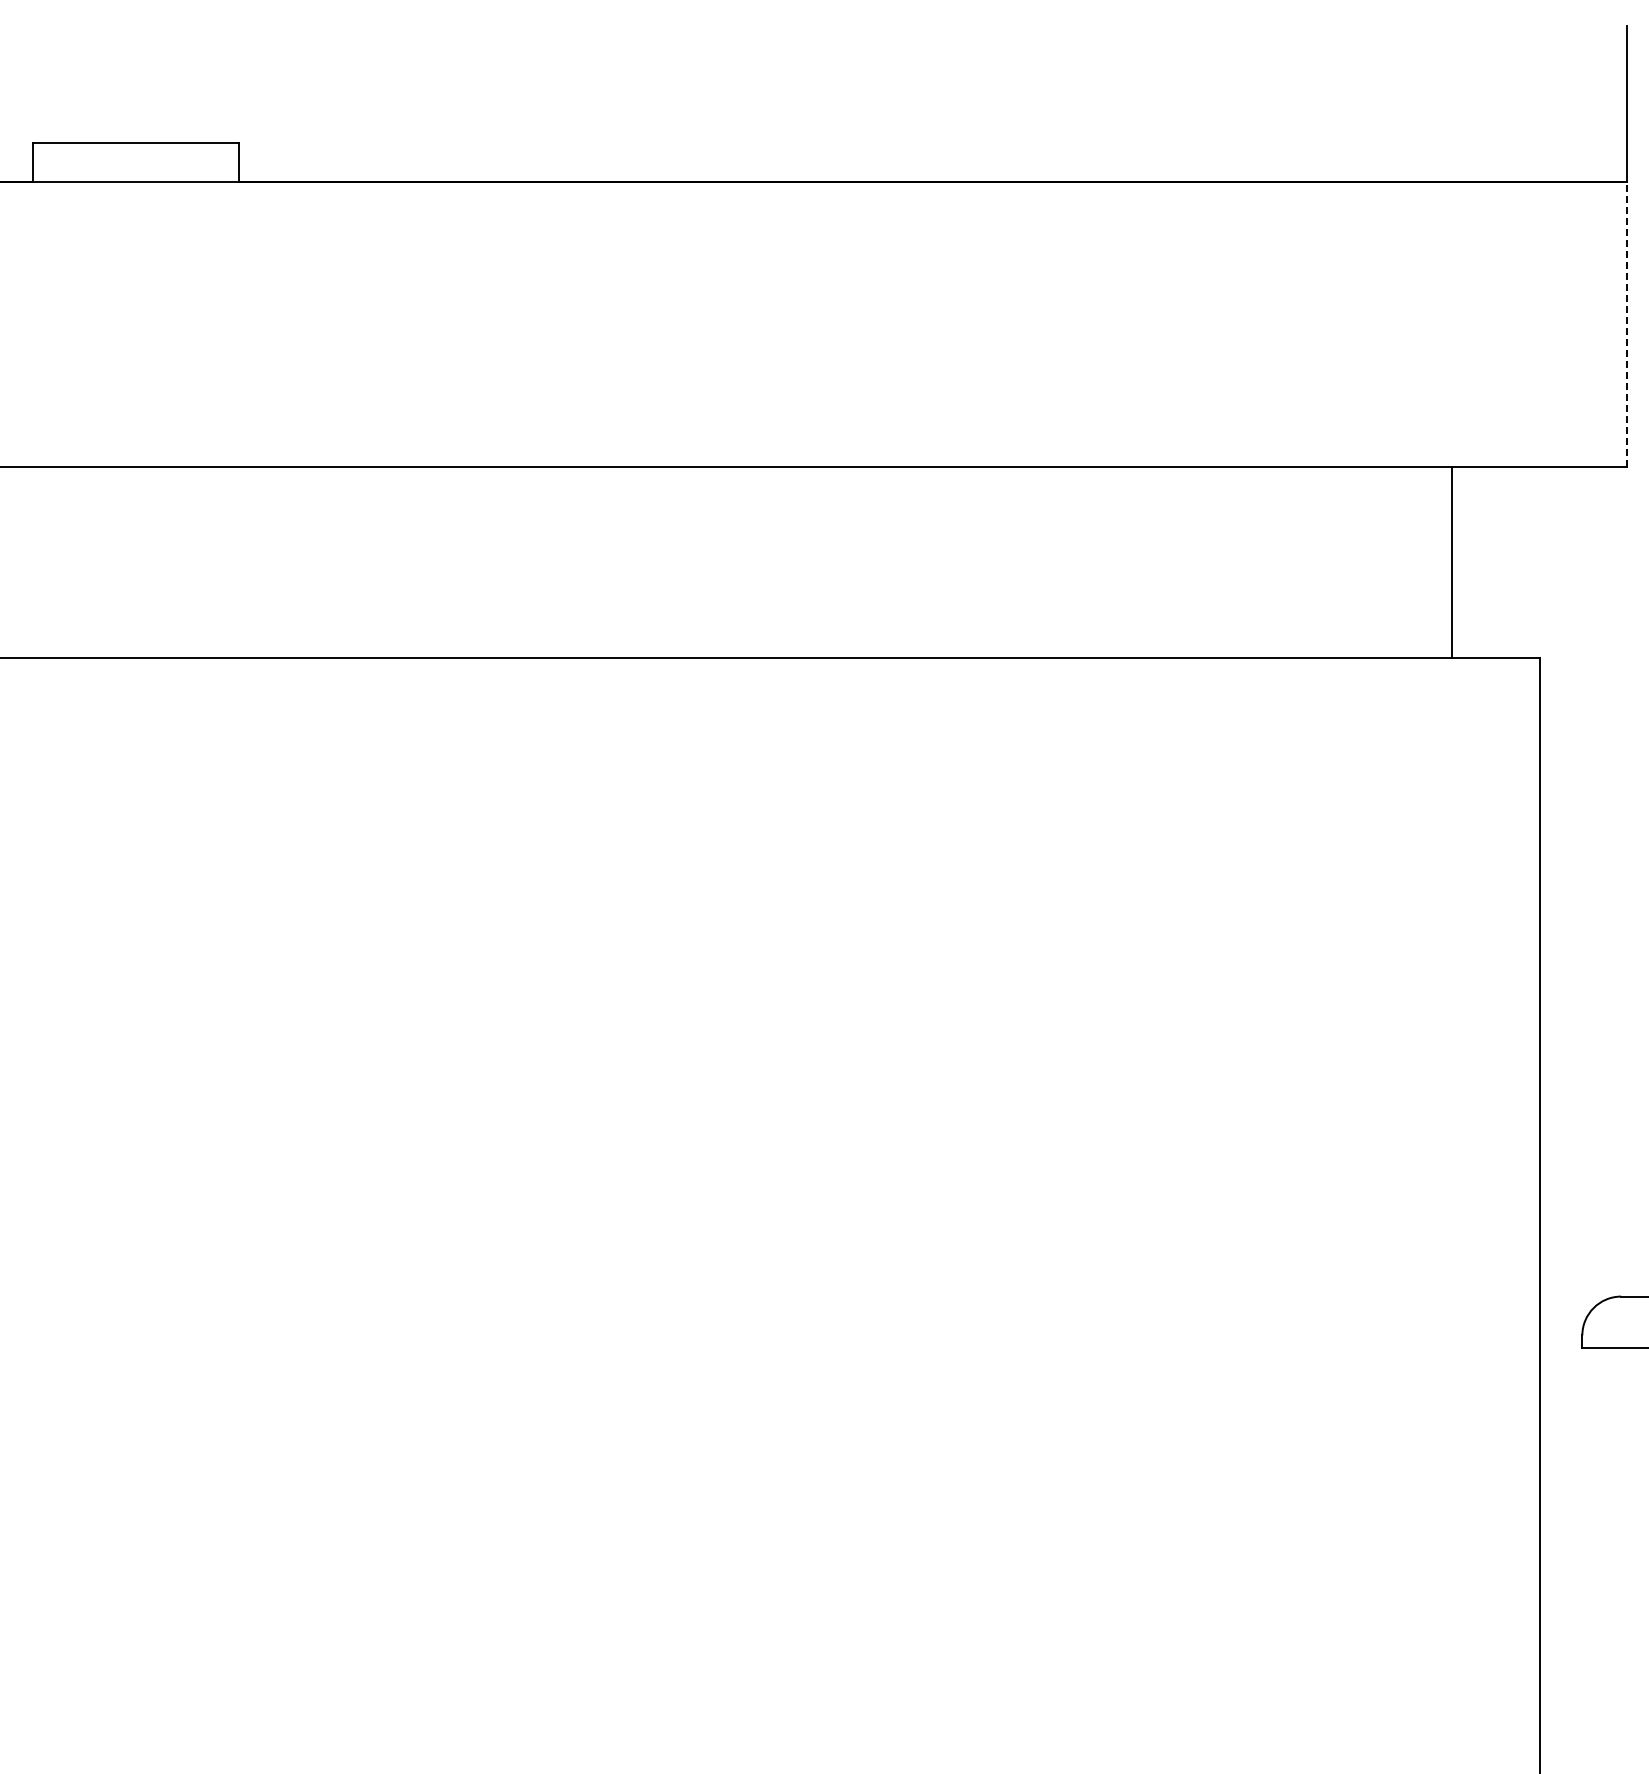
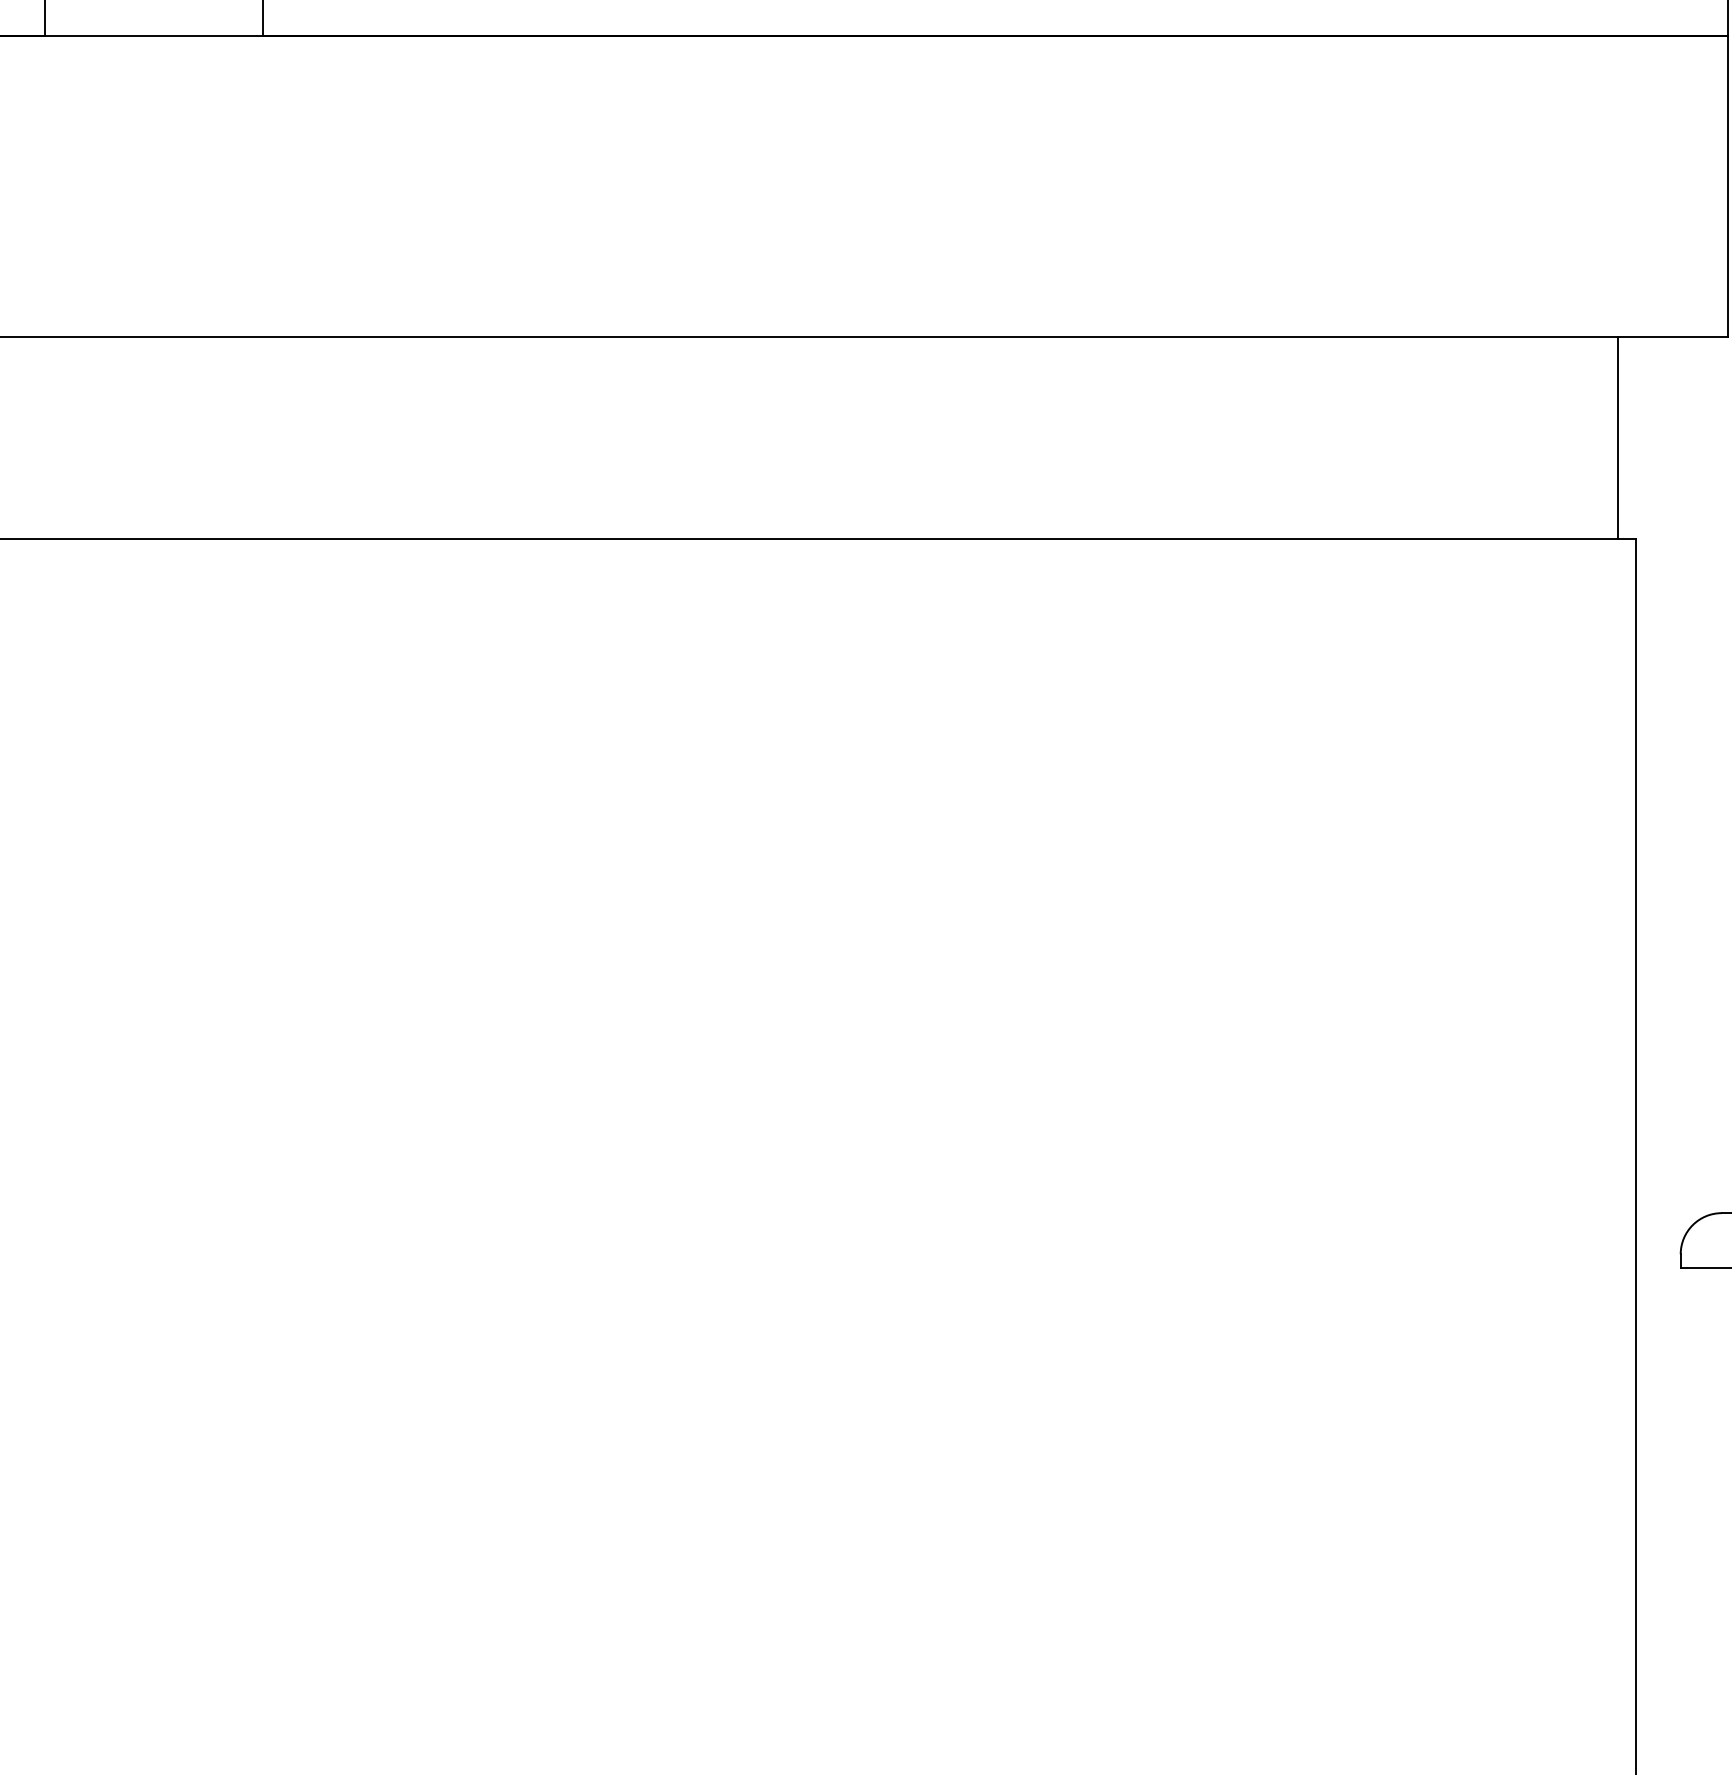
line: (1626, 324) -> (1727, 187), dashed -> solid
line: (1452, 561) -> (1618, 437), moved

